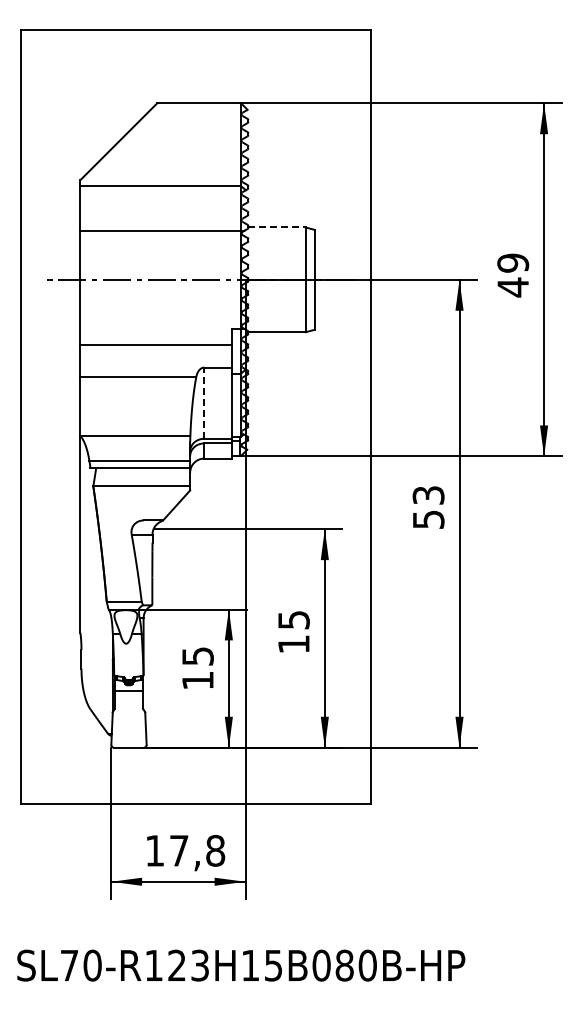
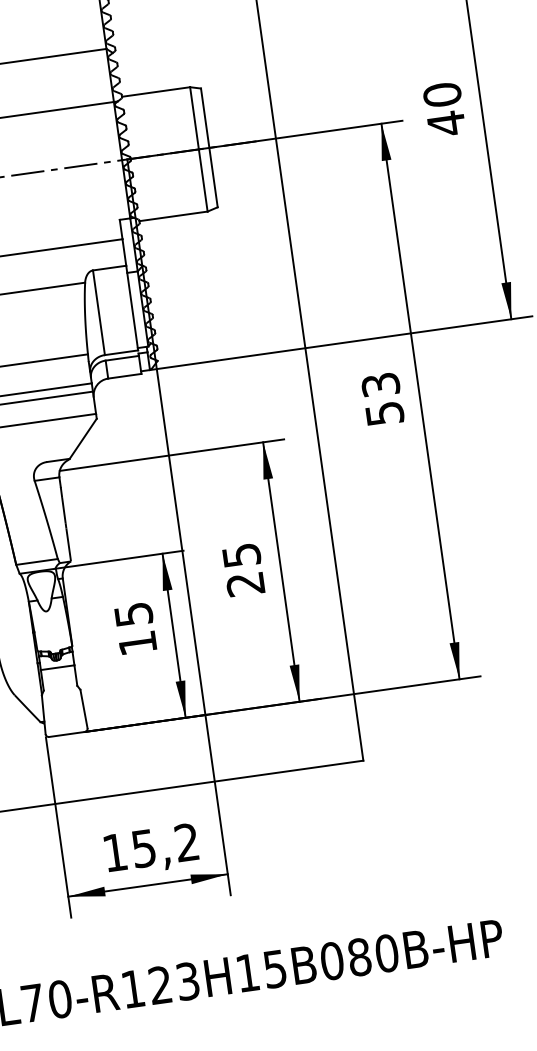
line: (277, 227) -> (156, 91), dashed -> solid
text: (513, 262) -> (442, 94), 49 -> 40
line: (204, 403) -> (99, 313), dashed -> solid
text: (293, 644) -> (245, 584), 15 -> 25
text: (197, 850) -> (165, 845), 17,8 -> 15,2

